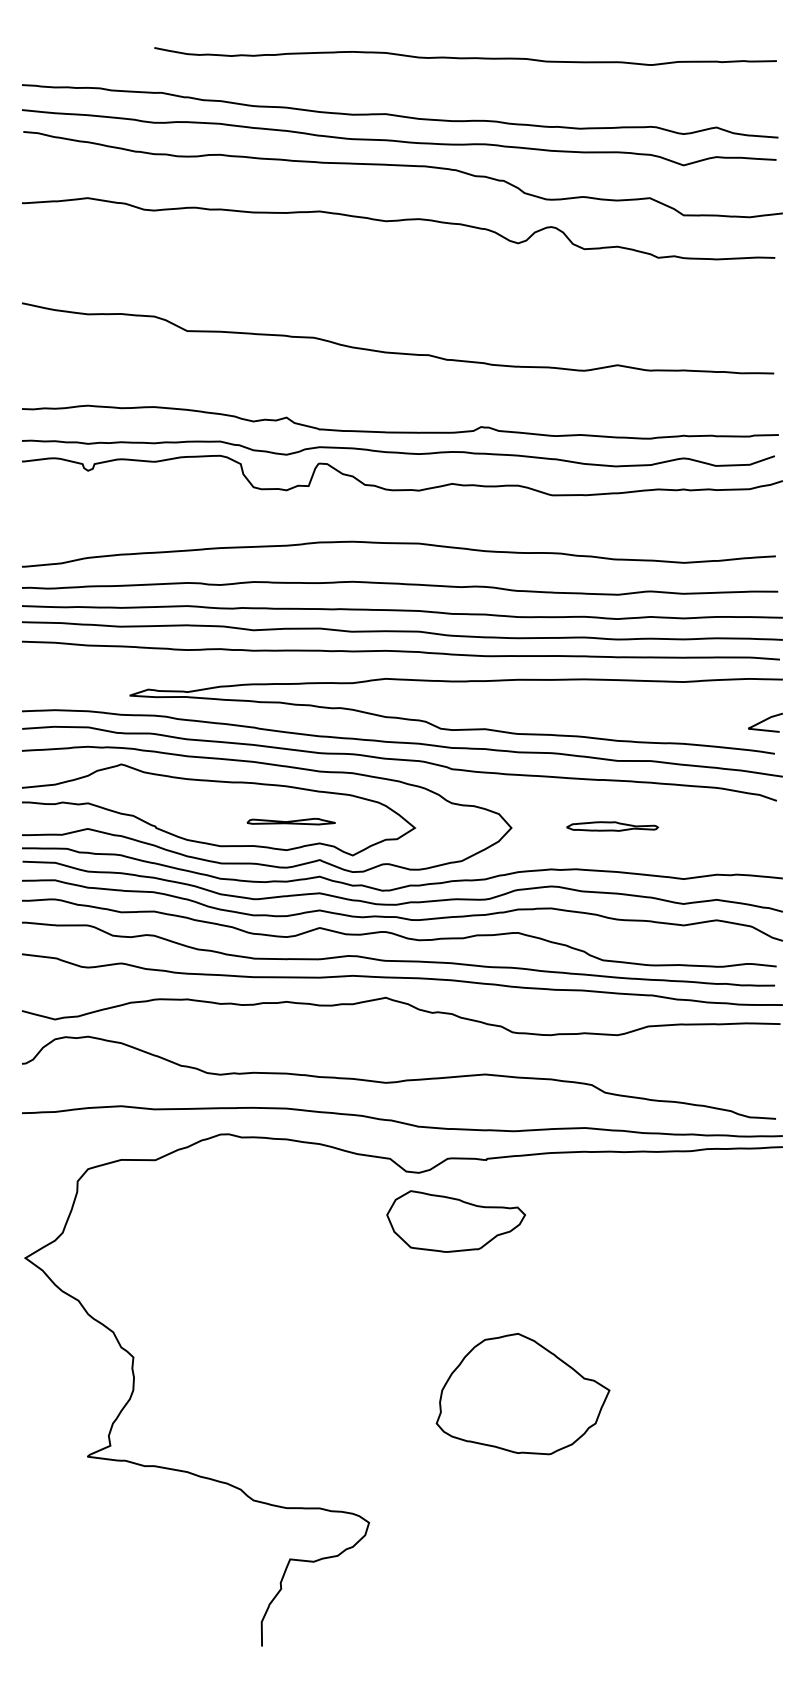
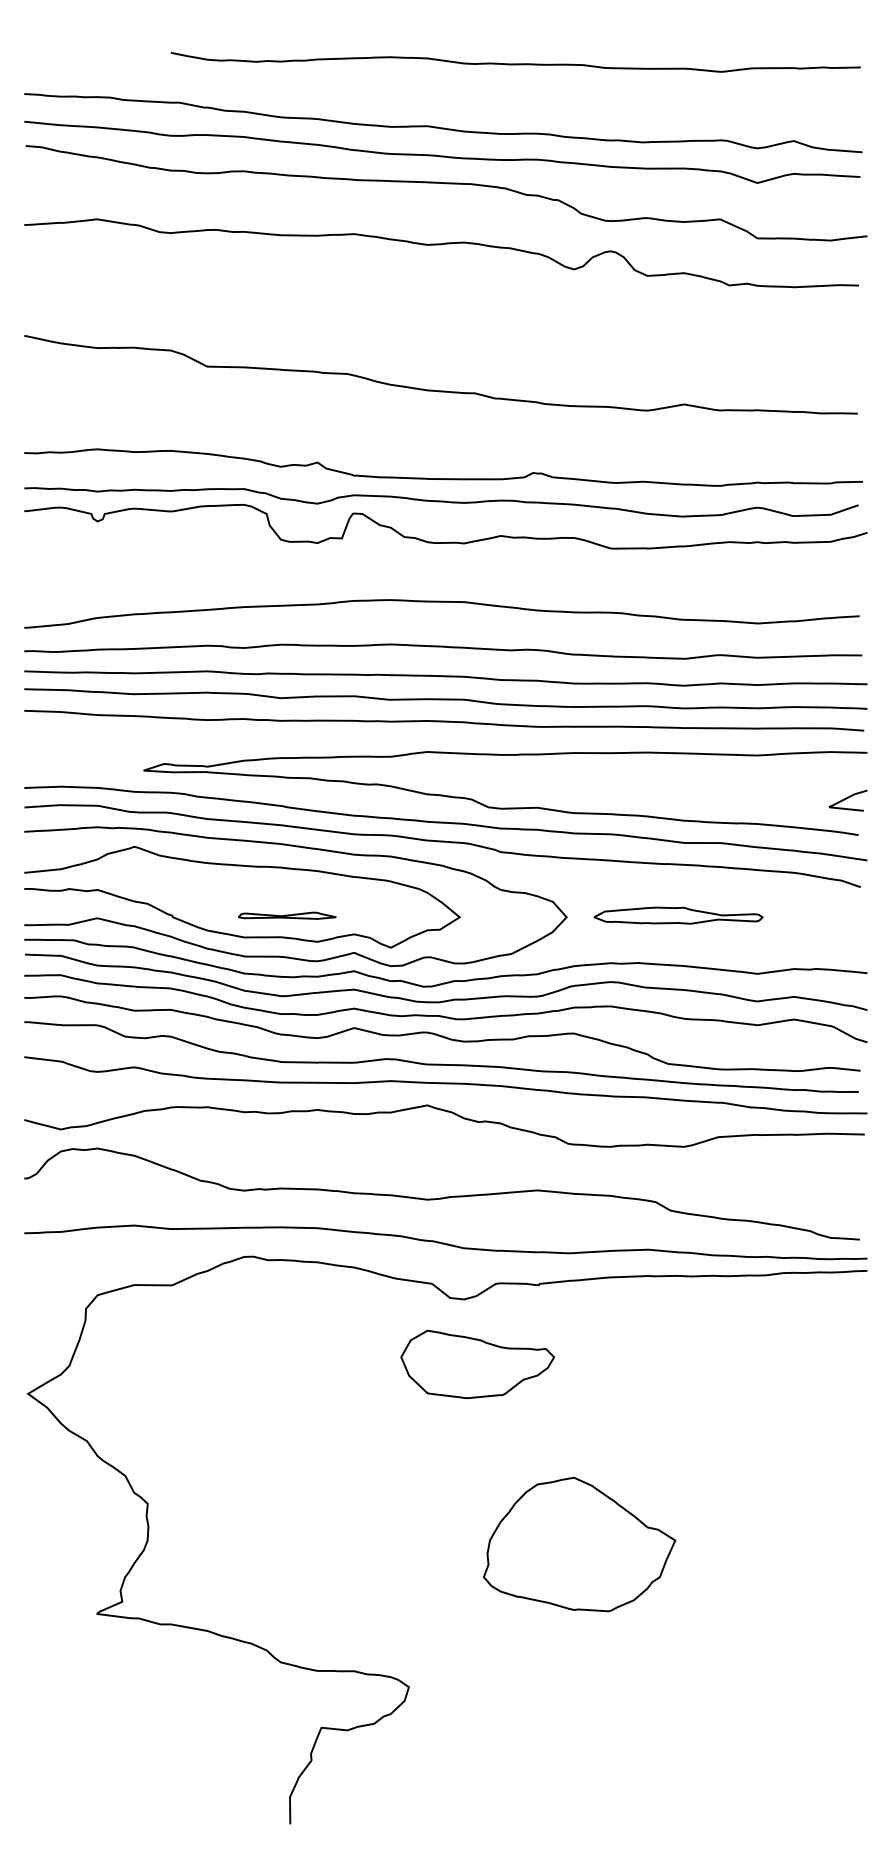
part: (290, 821) -> (286, 915), moved
part: (612, 826) -> (678, 915), size x1.67
part: (455, 1221) -> (476, 1364), moved

